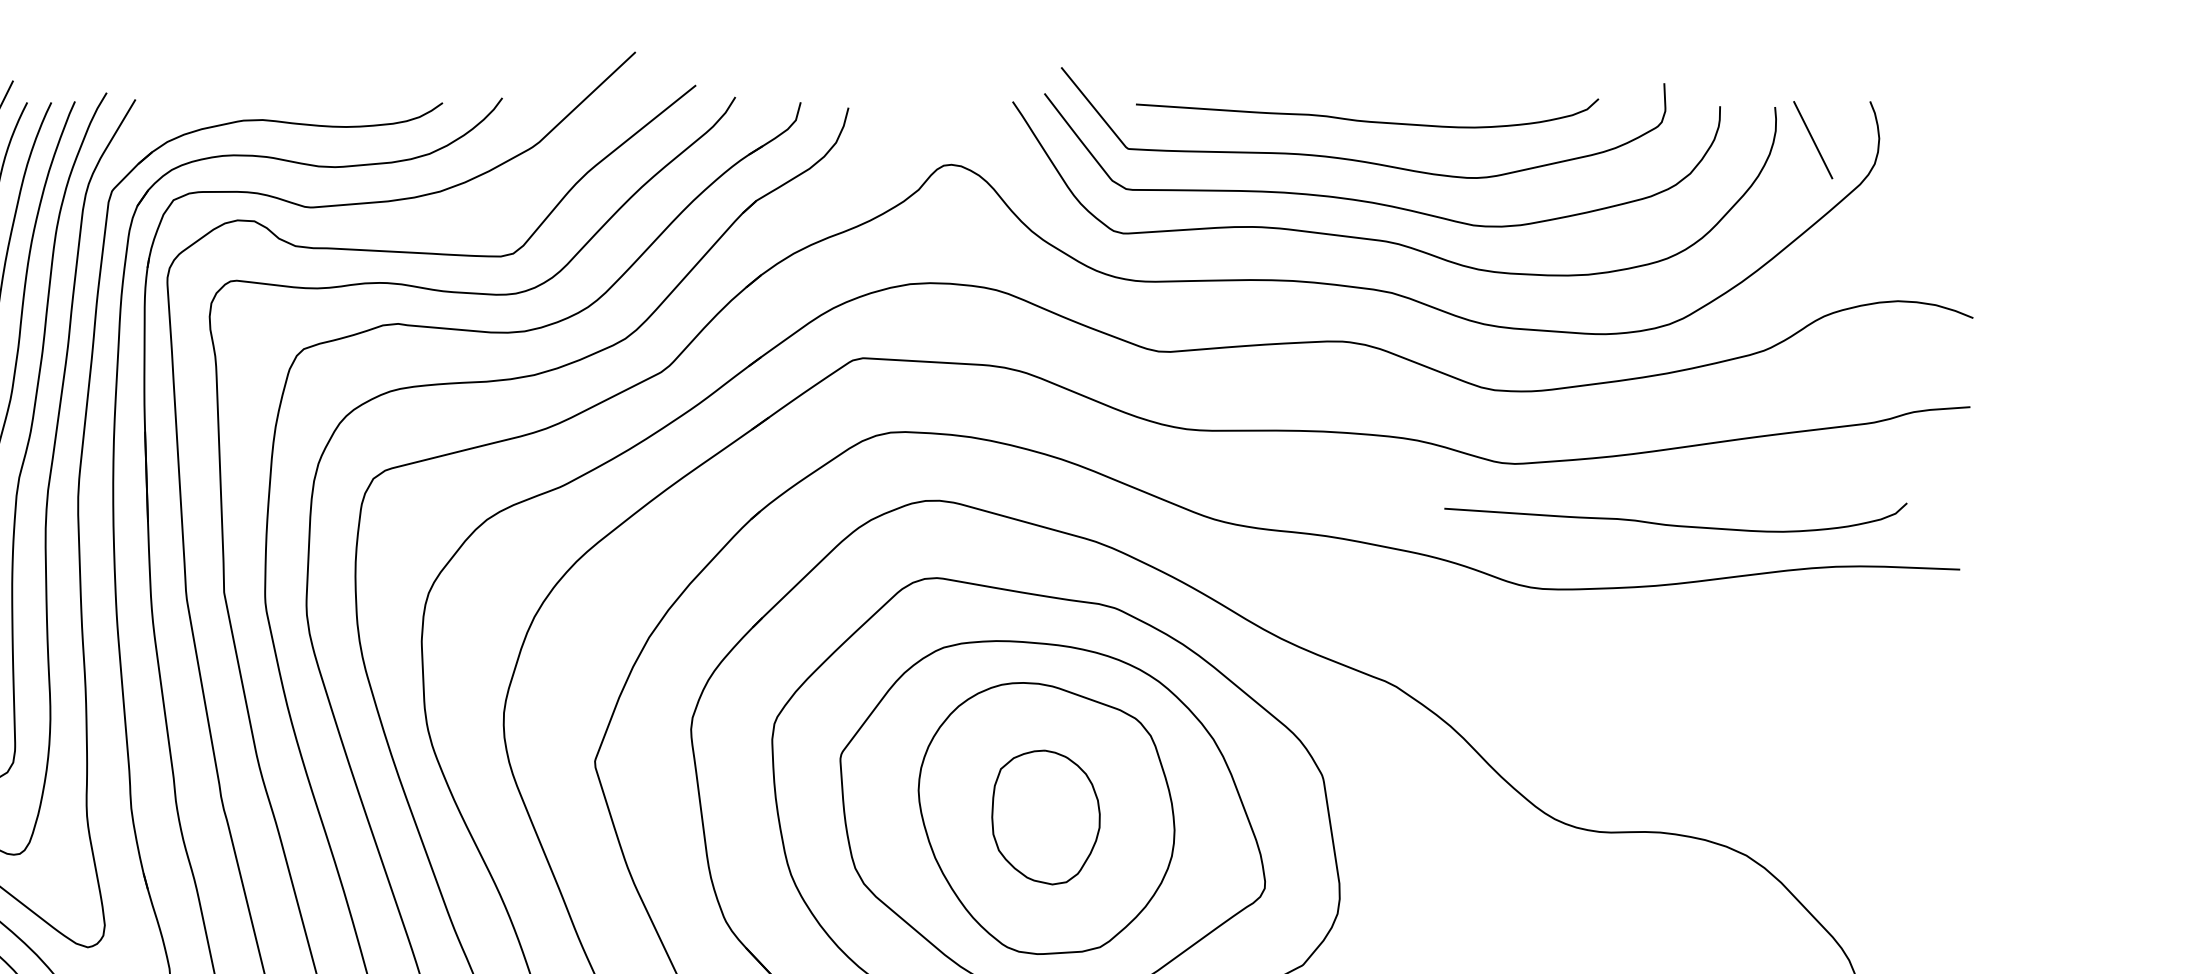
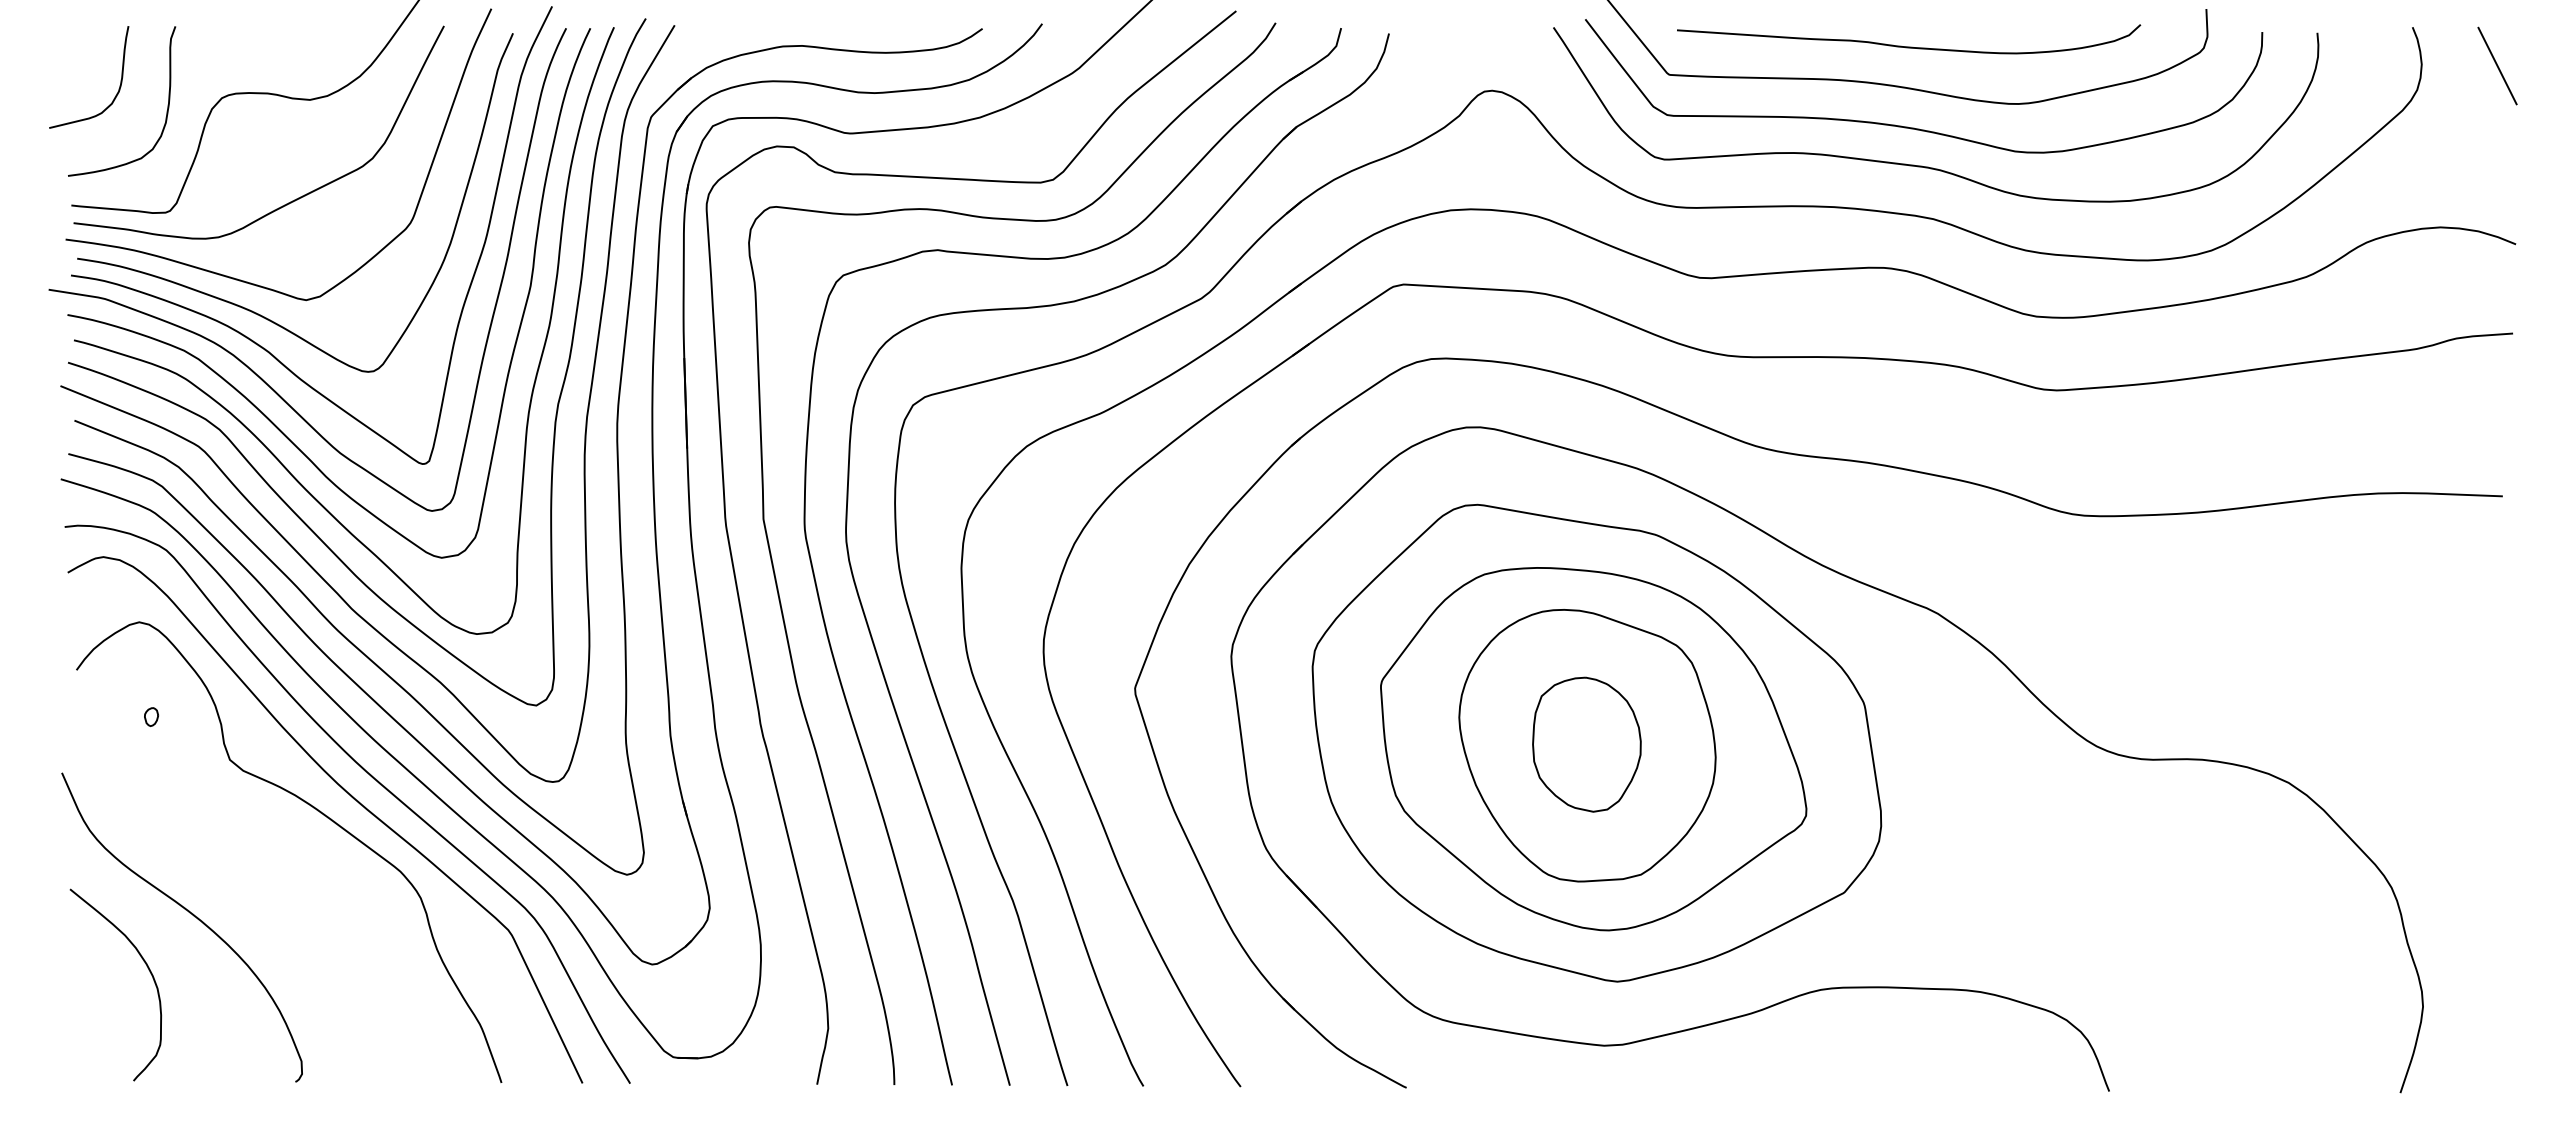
line: (1813, 139) -> (2497, 65), moved
curve: (1676, 524) -> (2218, 451), removed

